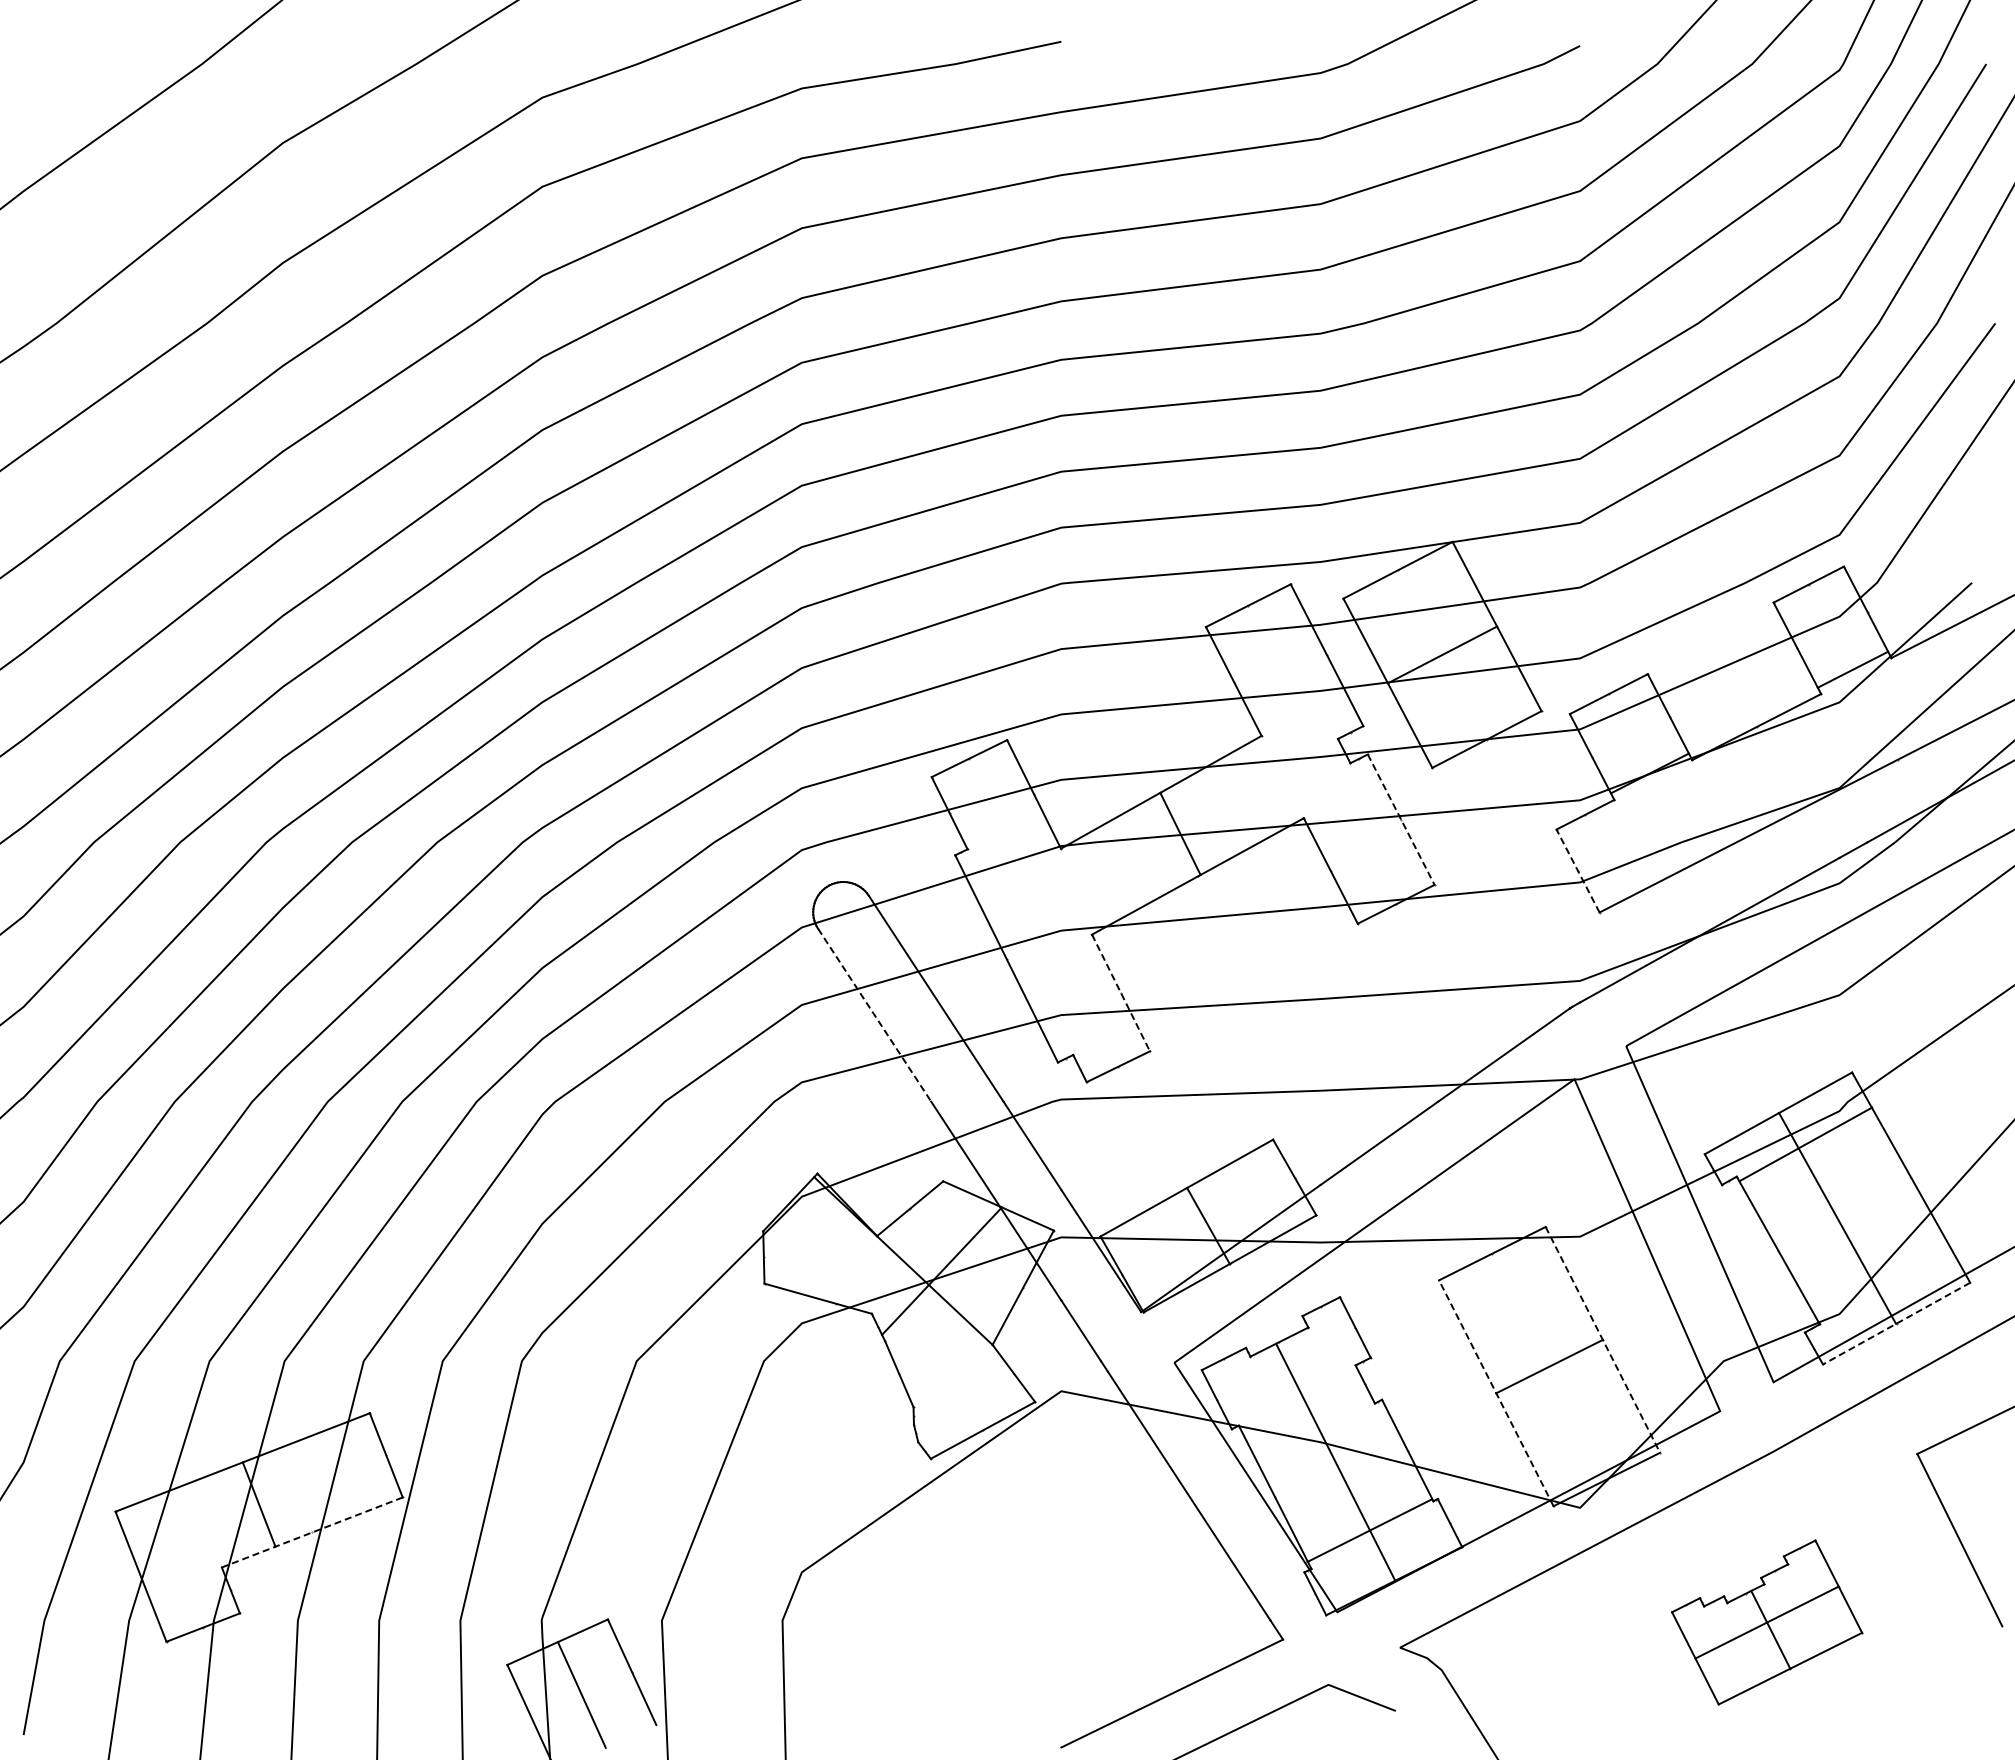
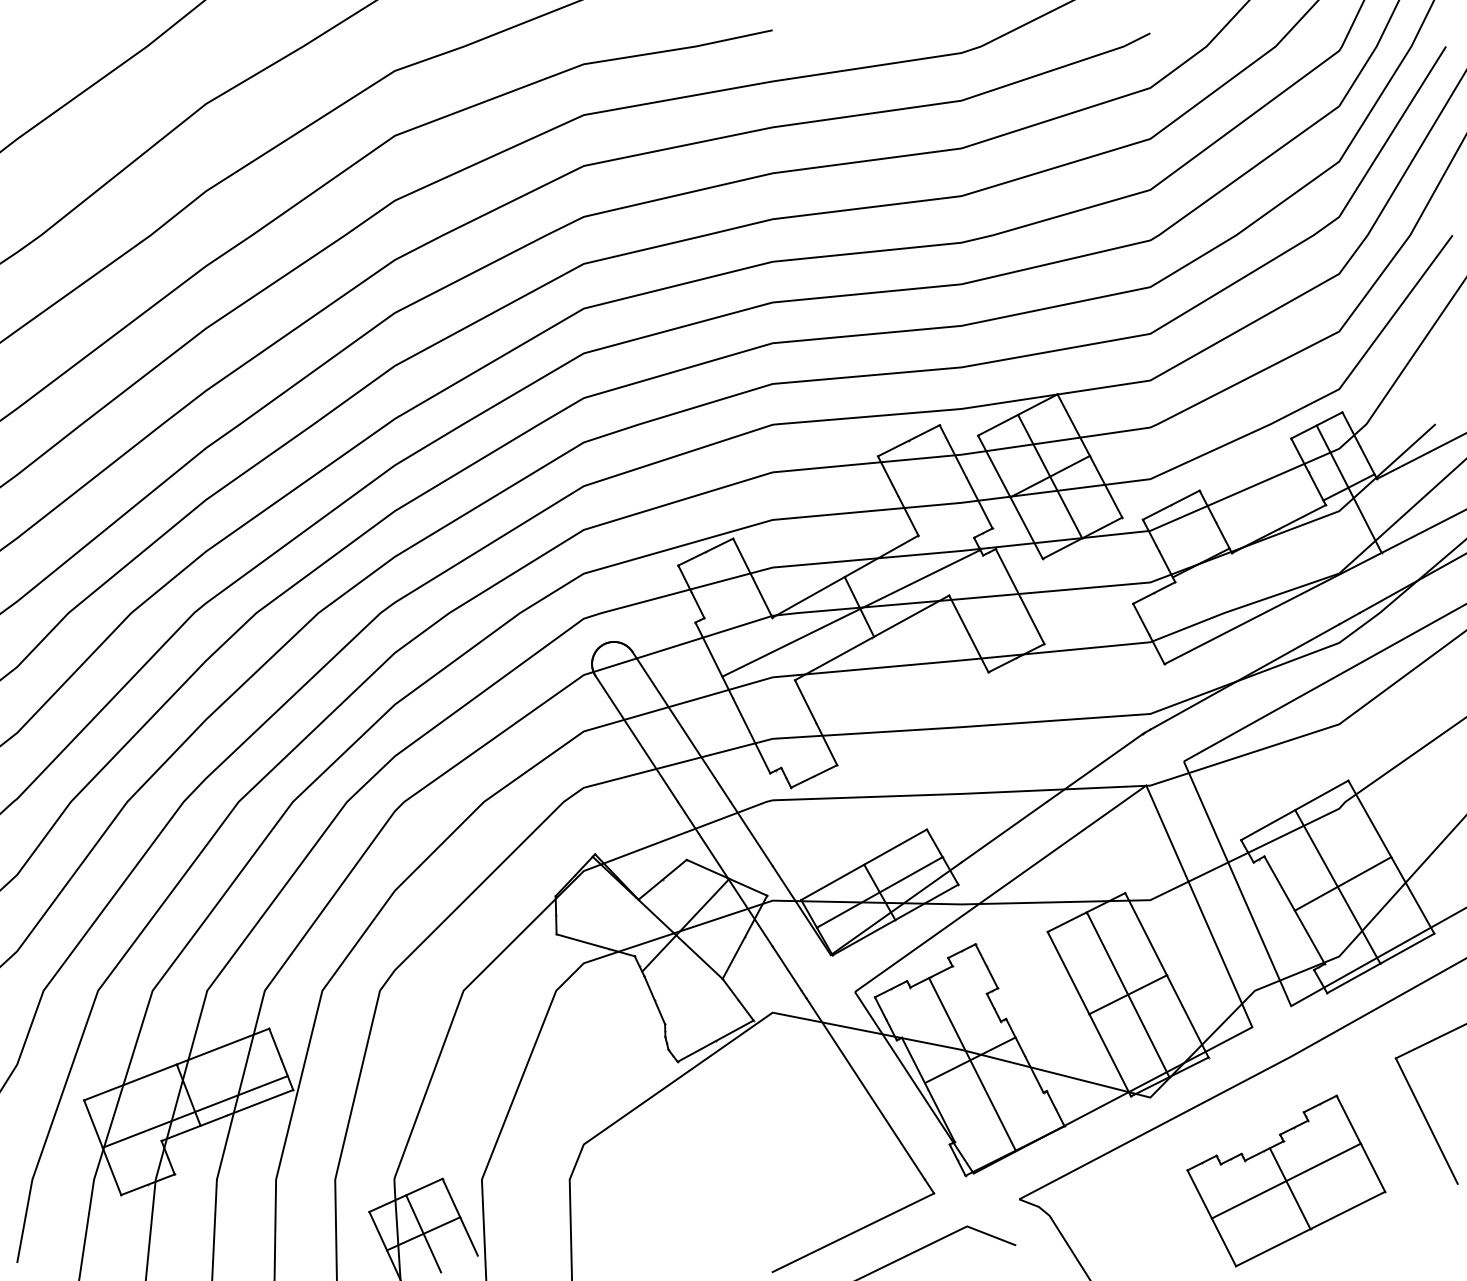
line: (1442, 654) -> (1050, 476), added
line: (1852, 671) -> (1348, 488), added
line: (1401, 820) -> (1020, 597), dashed -> solid
line: (1169, 842) -> (851, 613), added
line: (1578, 871) -> (1149, 634), dashed -> solid
line: (1121, 993) -> (816, 723), dashed -> solid
line: (874, 1015) -> (636, 739), dashed -> solid
line: (1805, 1144) -> (1342, 884), moved
line: (1208, 1225) -> (879, 892), added
line: (1896, 1323) -> (1380, 963), dashed -> solid
line: (1602, 1339) -> (1166, 975), dashed -> solid
line: (1549, 1366) -> (1128, 994), added
line: (1496, 1393) -> (1089, 1014), dashed -> solid
line: (268, 1527) -> (195, 1111), added
line: (1369, 1530) -> (970, 1060), moved
line: (312, 1532) -> (227, 1115), dashed -> solid
part: (1767, 1622) -> (1286, 1181), size x1.43
line: (581, 1694) -> (423, 1233), added

